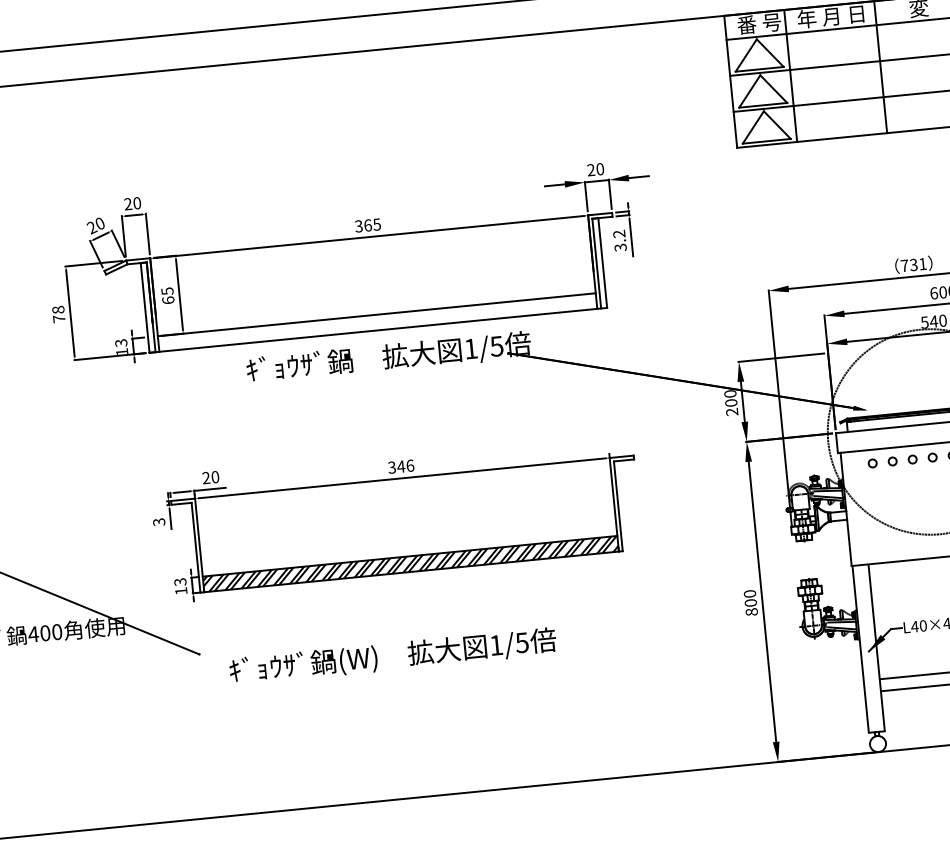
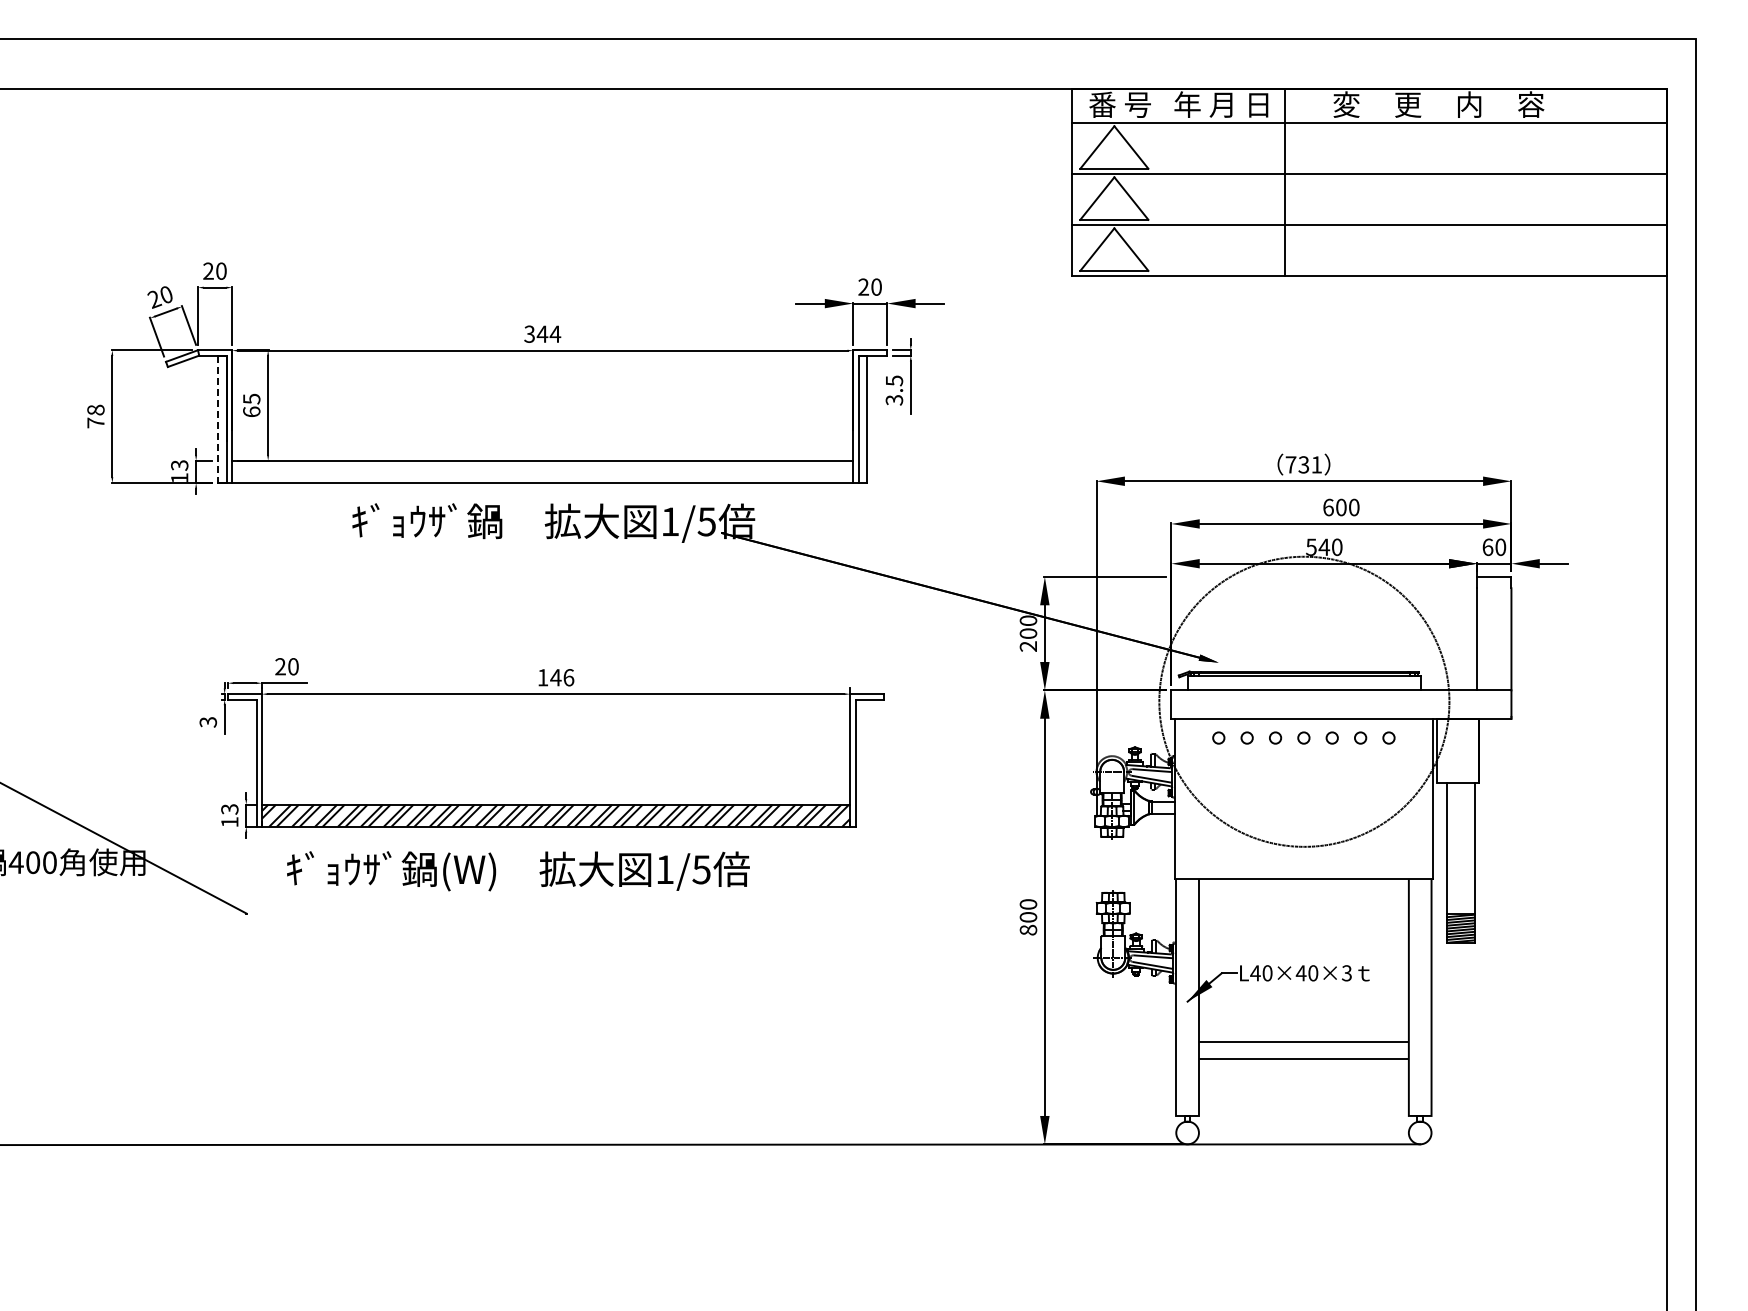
line: (790, 76) -> (1156, 182), removed
text: (372, 224) -> (548, 333), 365 -> 344
text: (619, 233) -> (894, 380), 3.2 -> 3.5
line: (145, 308) -> (218, 419), solid -> dashed
text: (391, 467) -> (542, 677), 346 -> 146
text: (393, 656) -> (518, 871), moved

